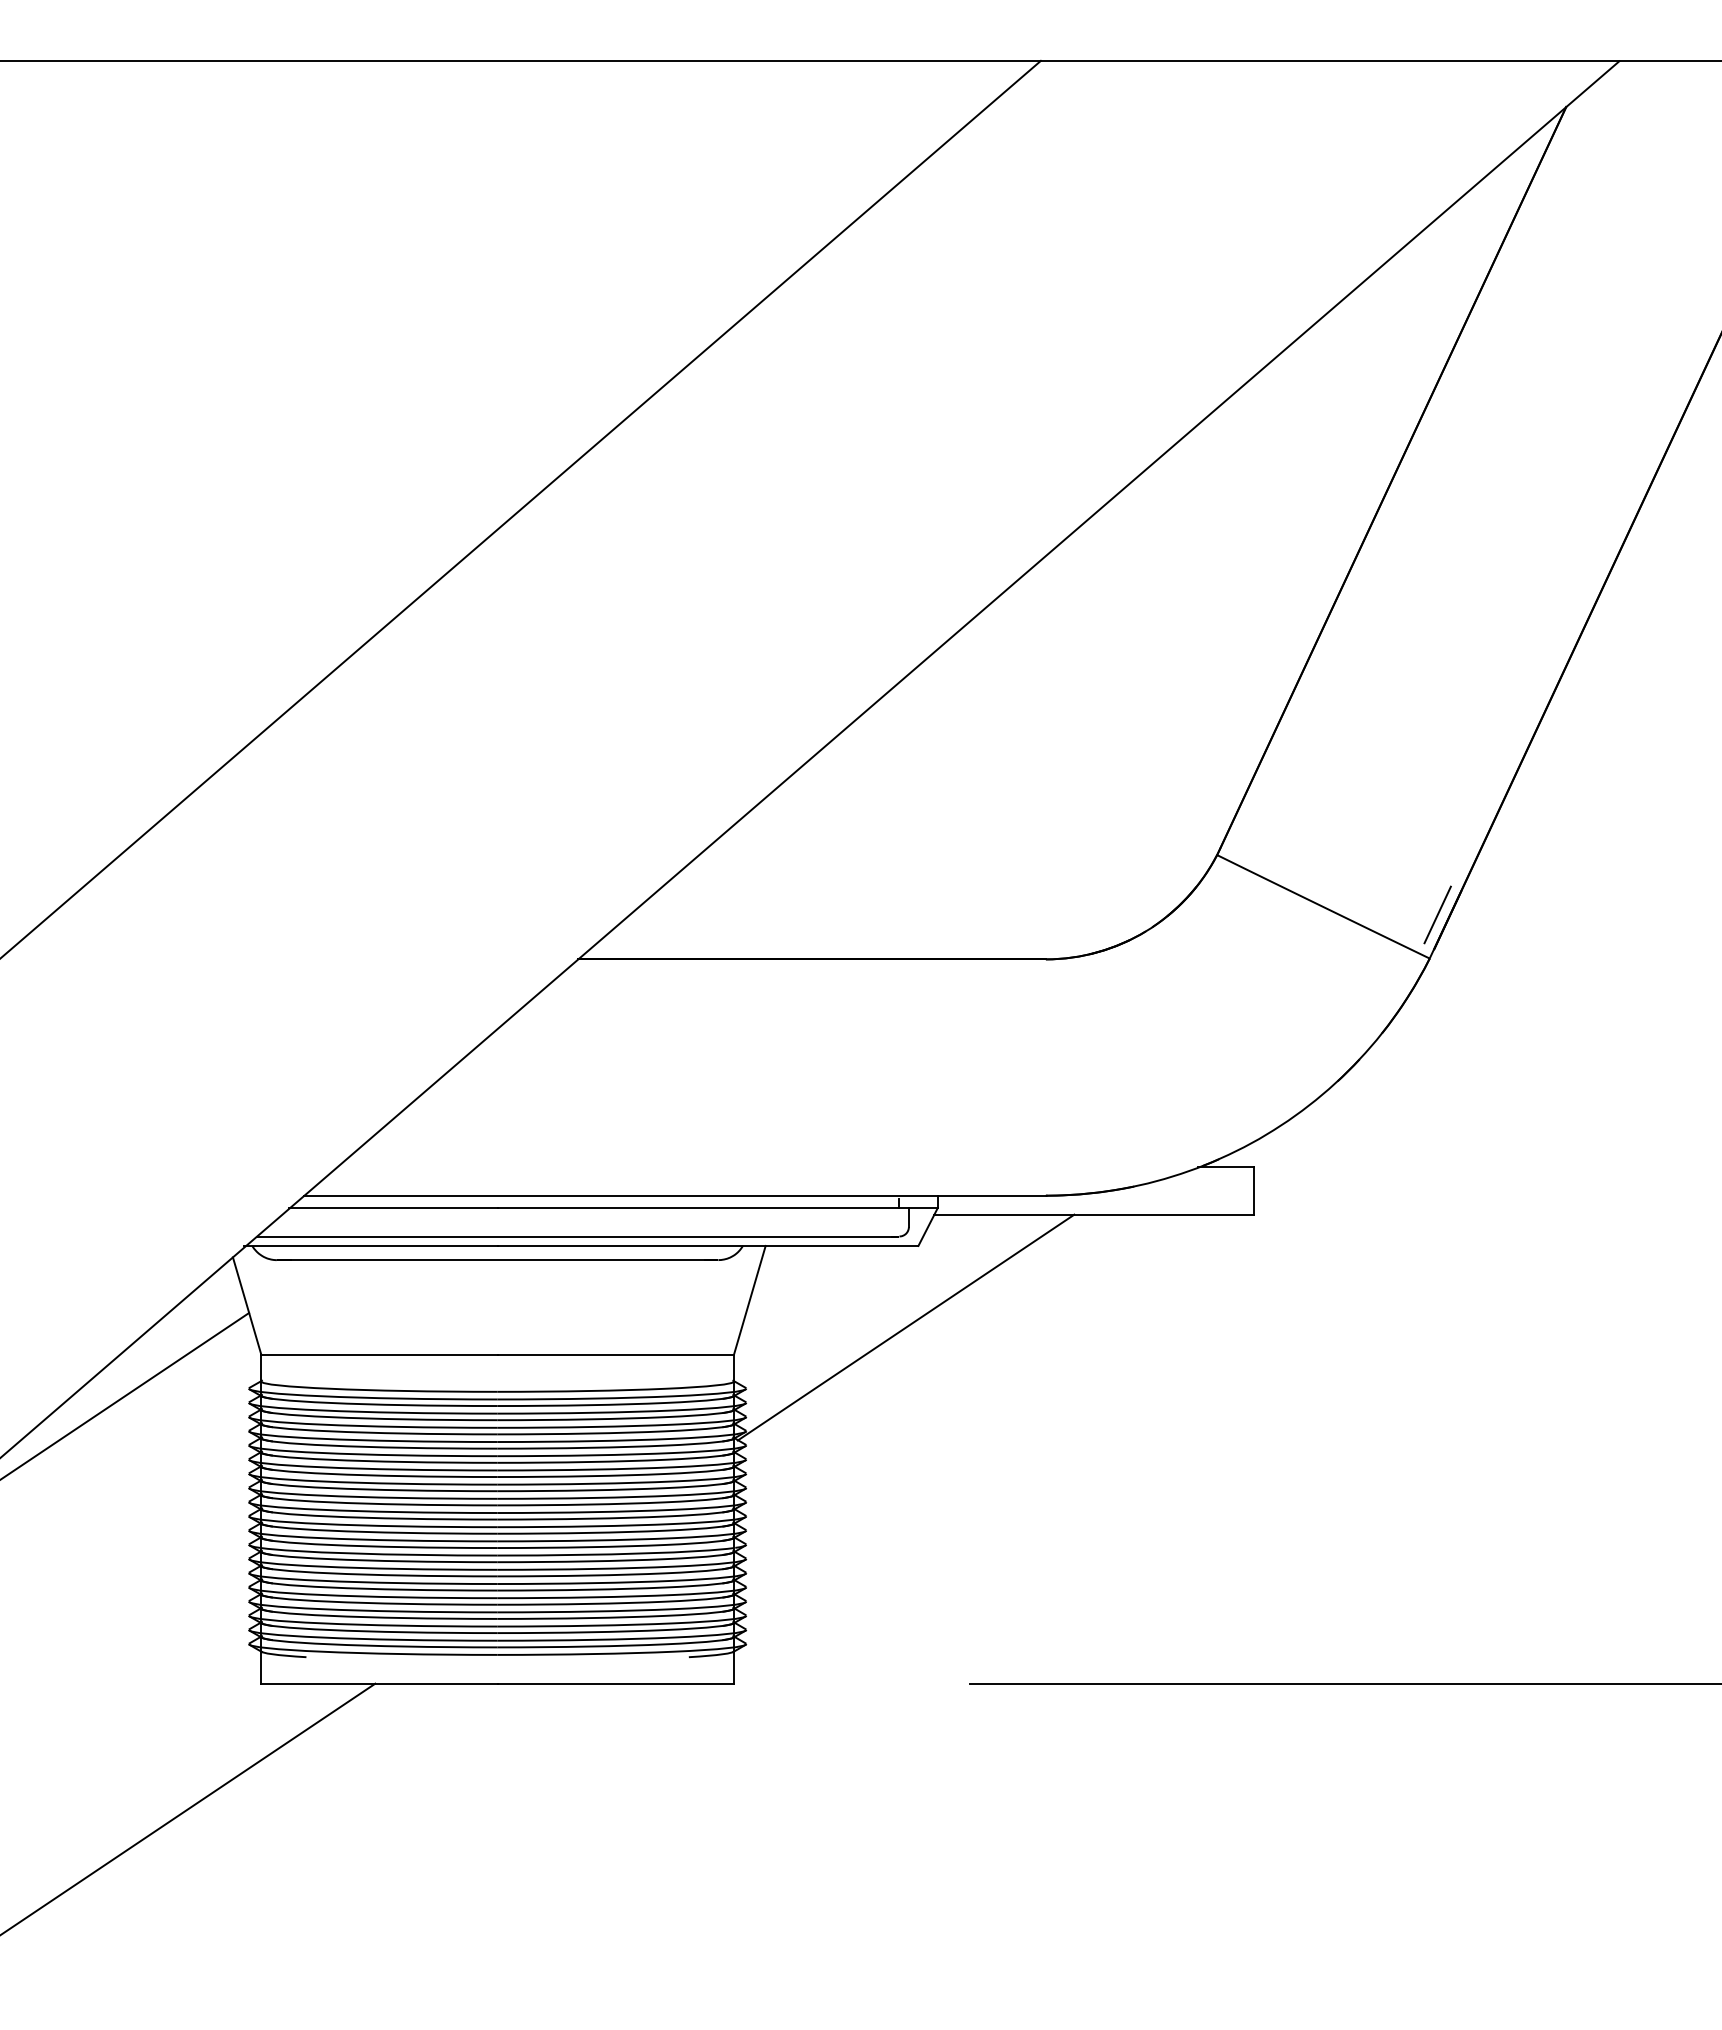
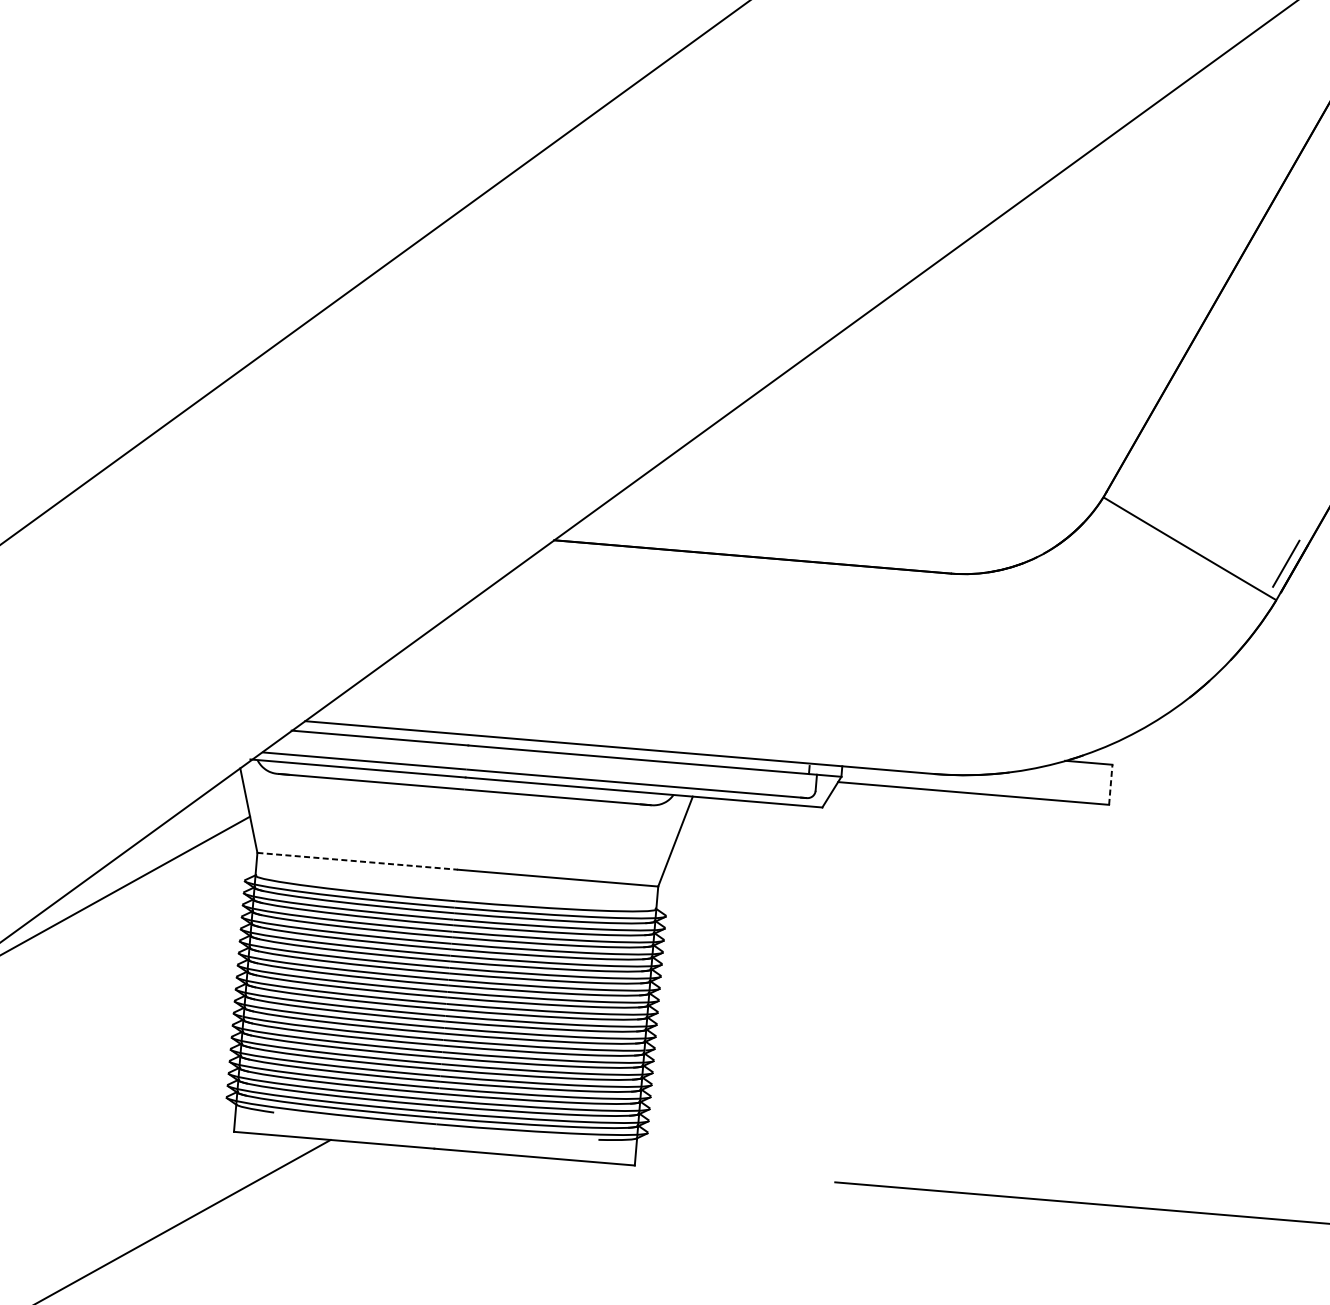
line: (1253, 1191) -> (1110, 785), solid -> dashed
line: (905, 1327) -> (805, 875), removed
line: (379, 1354) -> (357, 861), solid -> dashed

